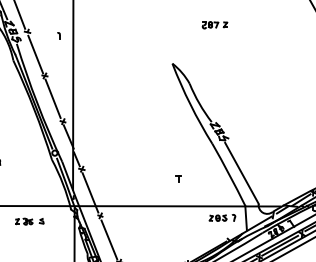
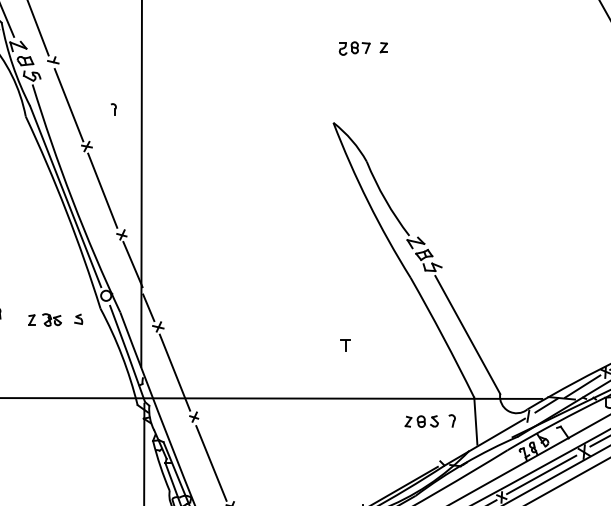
part: (214, 25) -> (362, 49), moved
part: (58, 35) -> (113, 108), moved
part: (29, 221) -> (55, 319), moved

